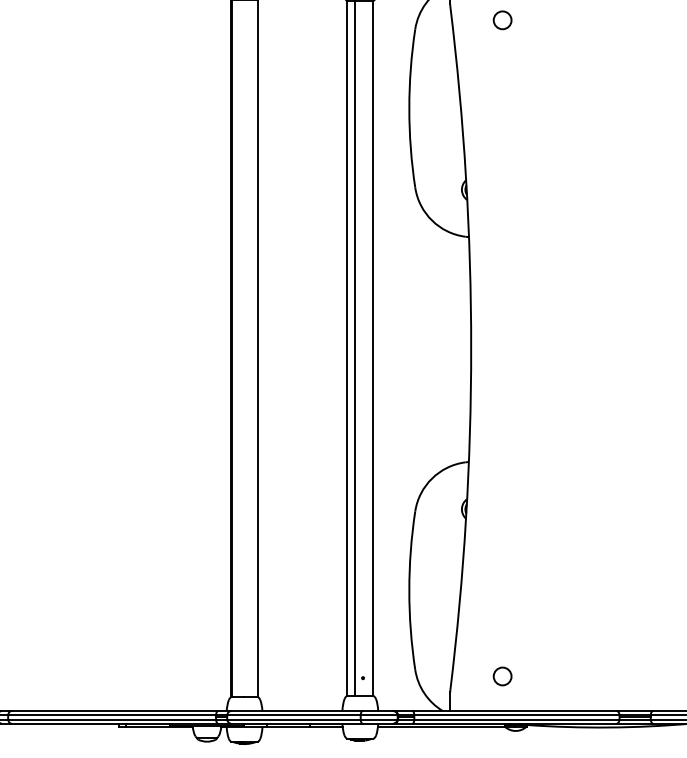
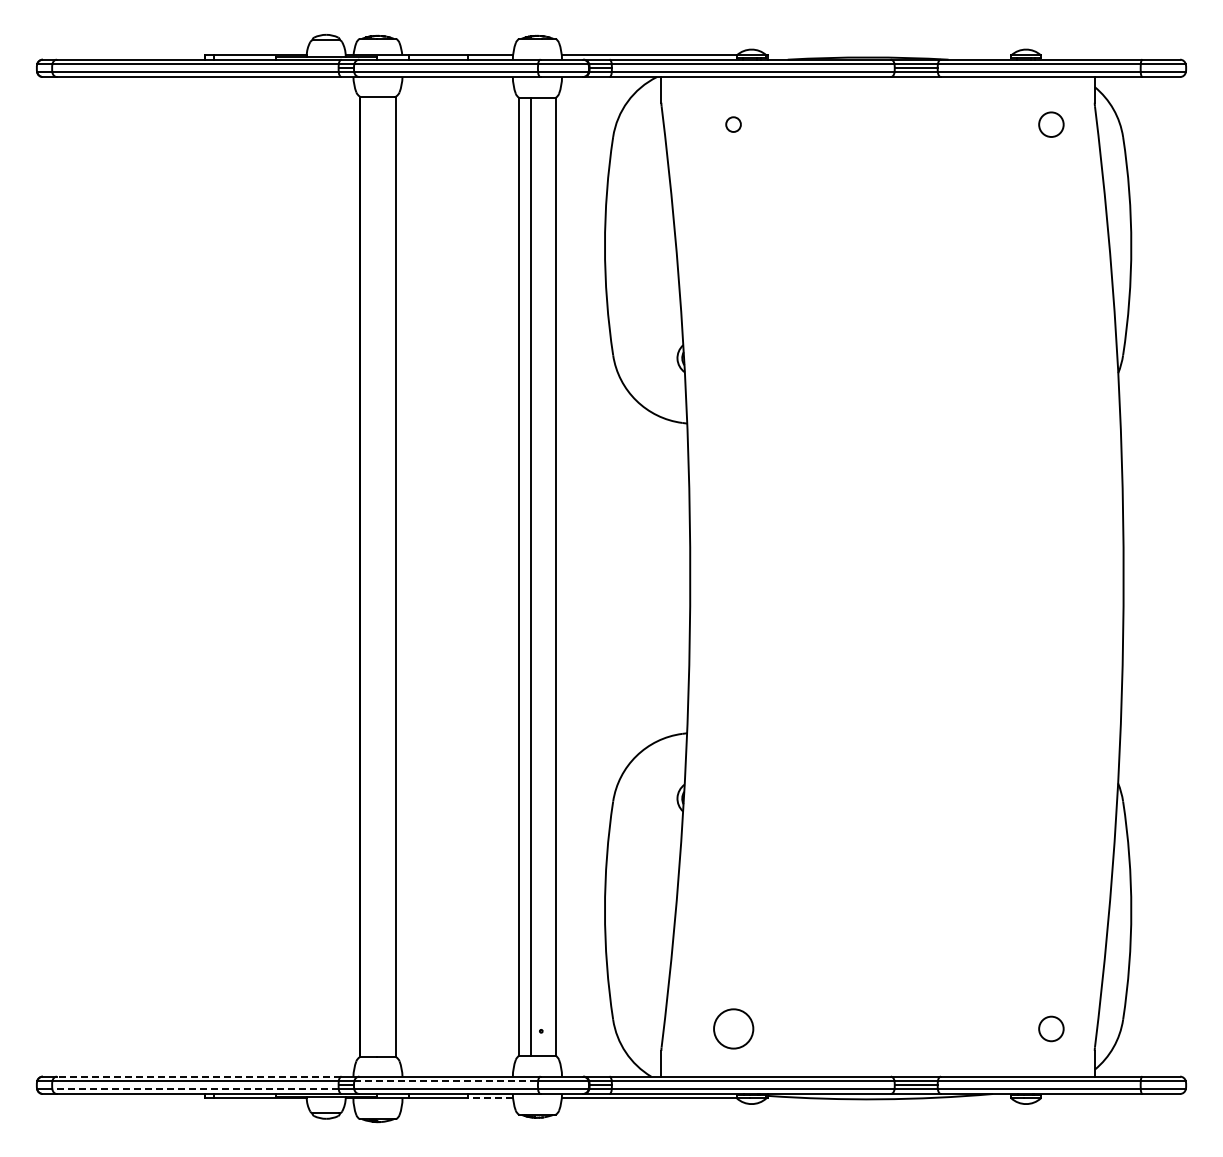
circle: (502, 20) -> (733, 124), size x0.6
circle: (502, 676) -> (733, 1028), size x1.6
line: (114, 710) -> (198, 1076), solid -> dashed
line: (294, 714) -> (446, 1081), solid -> dashed
line: (112, 720) -> (195, 1089), solid -> dashed
line: (326, 726) -> (490, 1098), solid -> dashed

